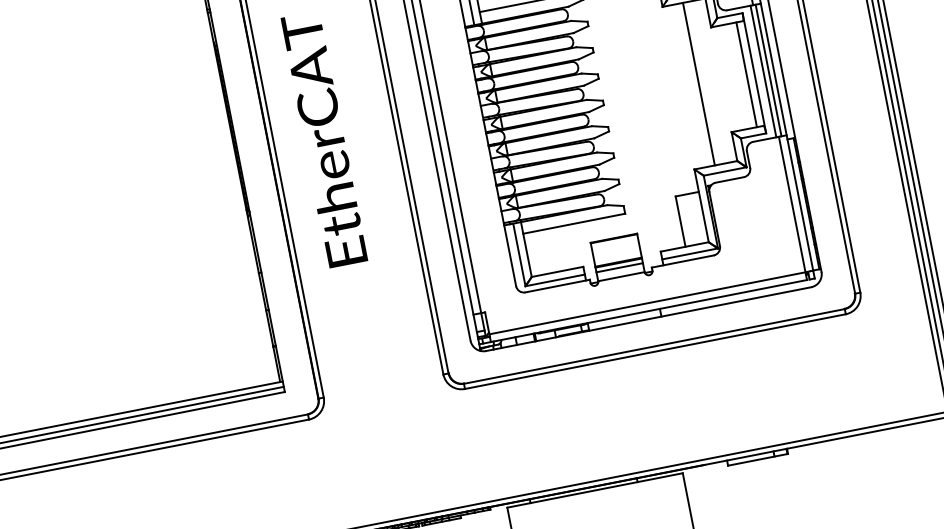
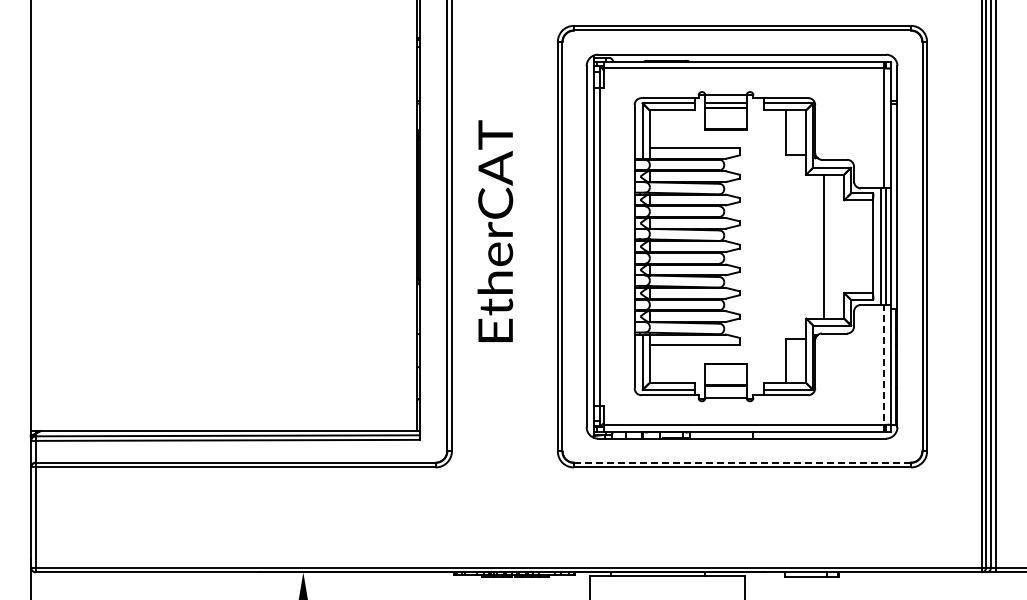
line: (746, 74) -> (866, 246), removed
line: (792, 207) -> (883, 367), solid -> dashed
line: (618, 267) -> (725, 389), removed
line: (654, 346) -> (742, 462), solid -> dashed

